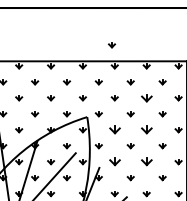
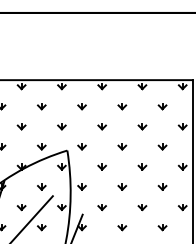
part: (111, 45) -> (97, 60), removed
part: (146, 98) -> (142, 127), size x0.62
part: (114, 130) -> (101, 167), size x0.62
part: (146, 130) -> (142, 167), size x0.62
part: (114, 162) -> (101, 207), size x0.62
part: (146, 162) -> (142, 207), size x0.62

